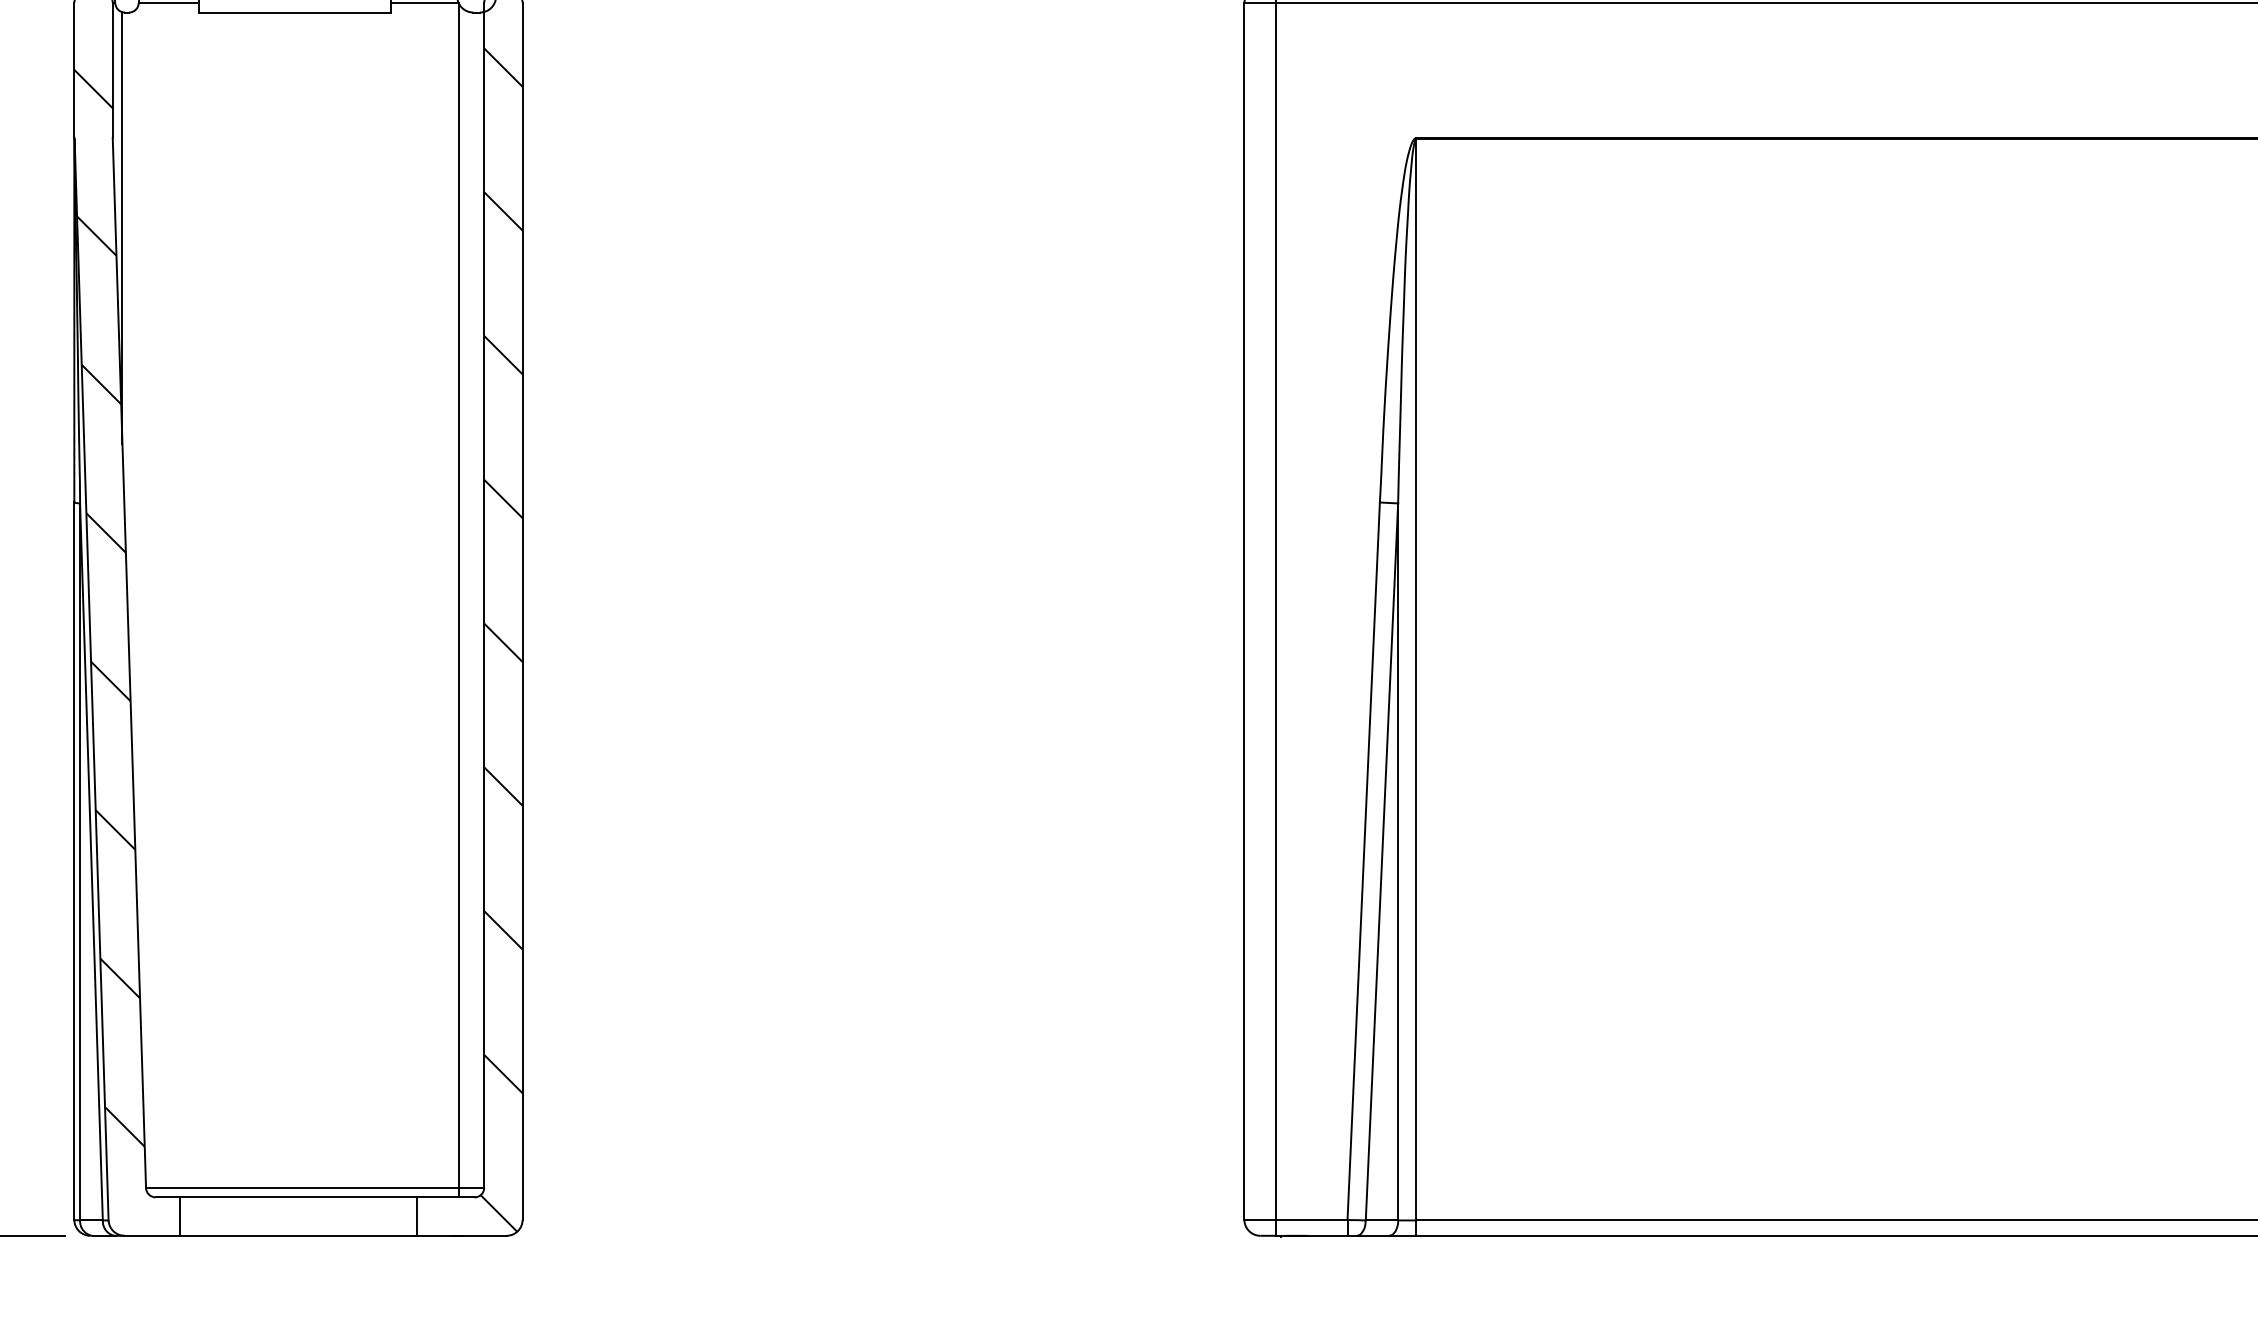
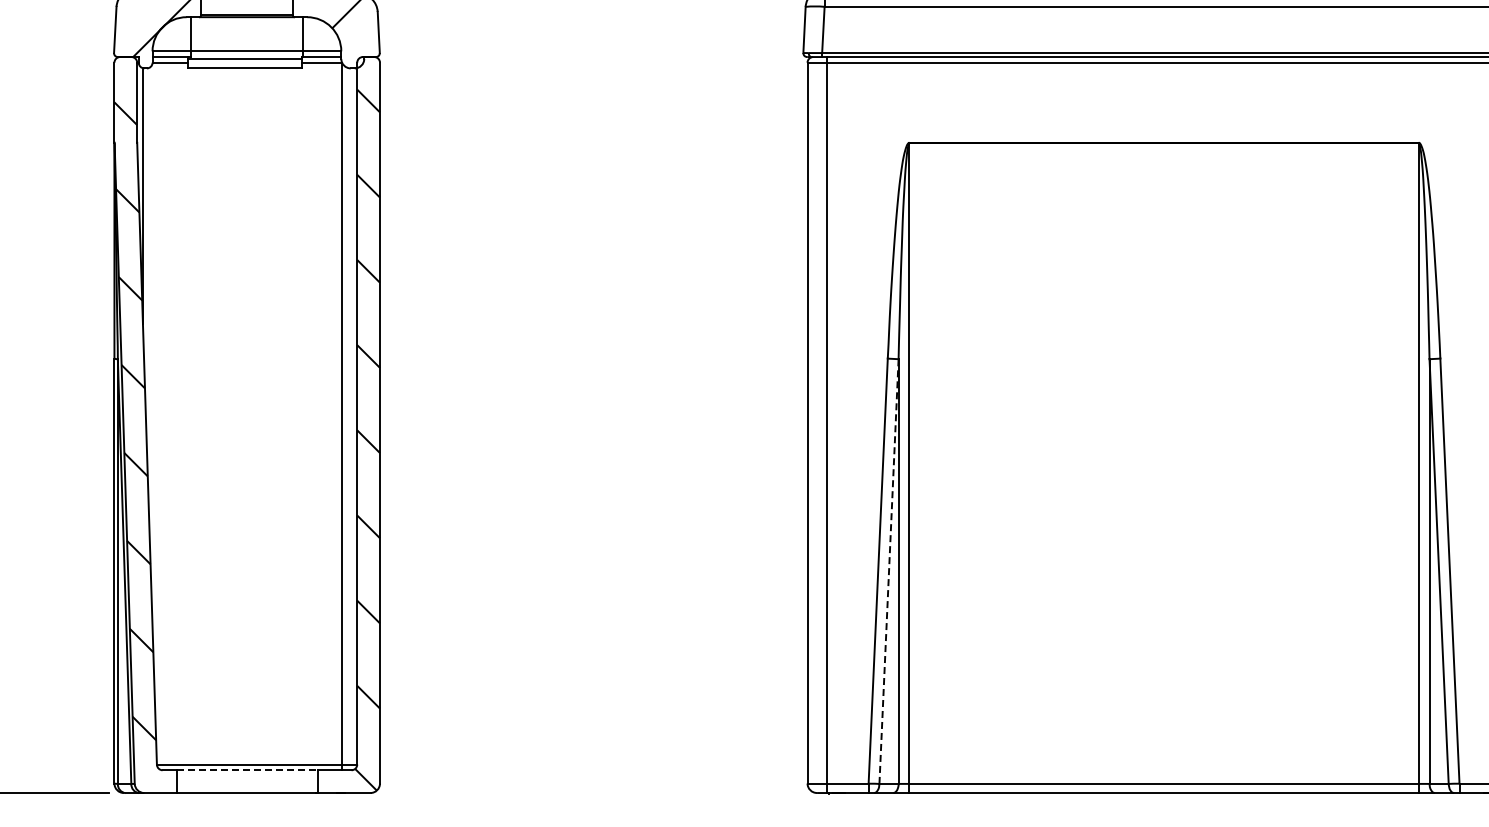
line: (1382, 861) -> (889, 571), solid -> dashed
line: (298, 1197) -> (247, 770), solid -> dashed

